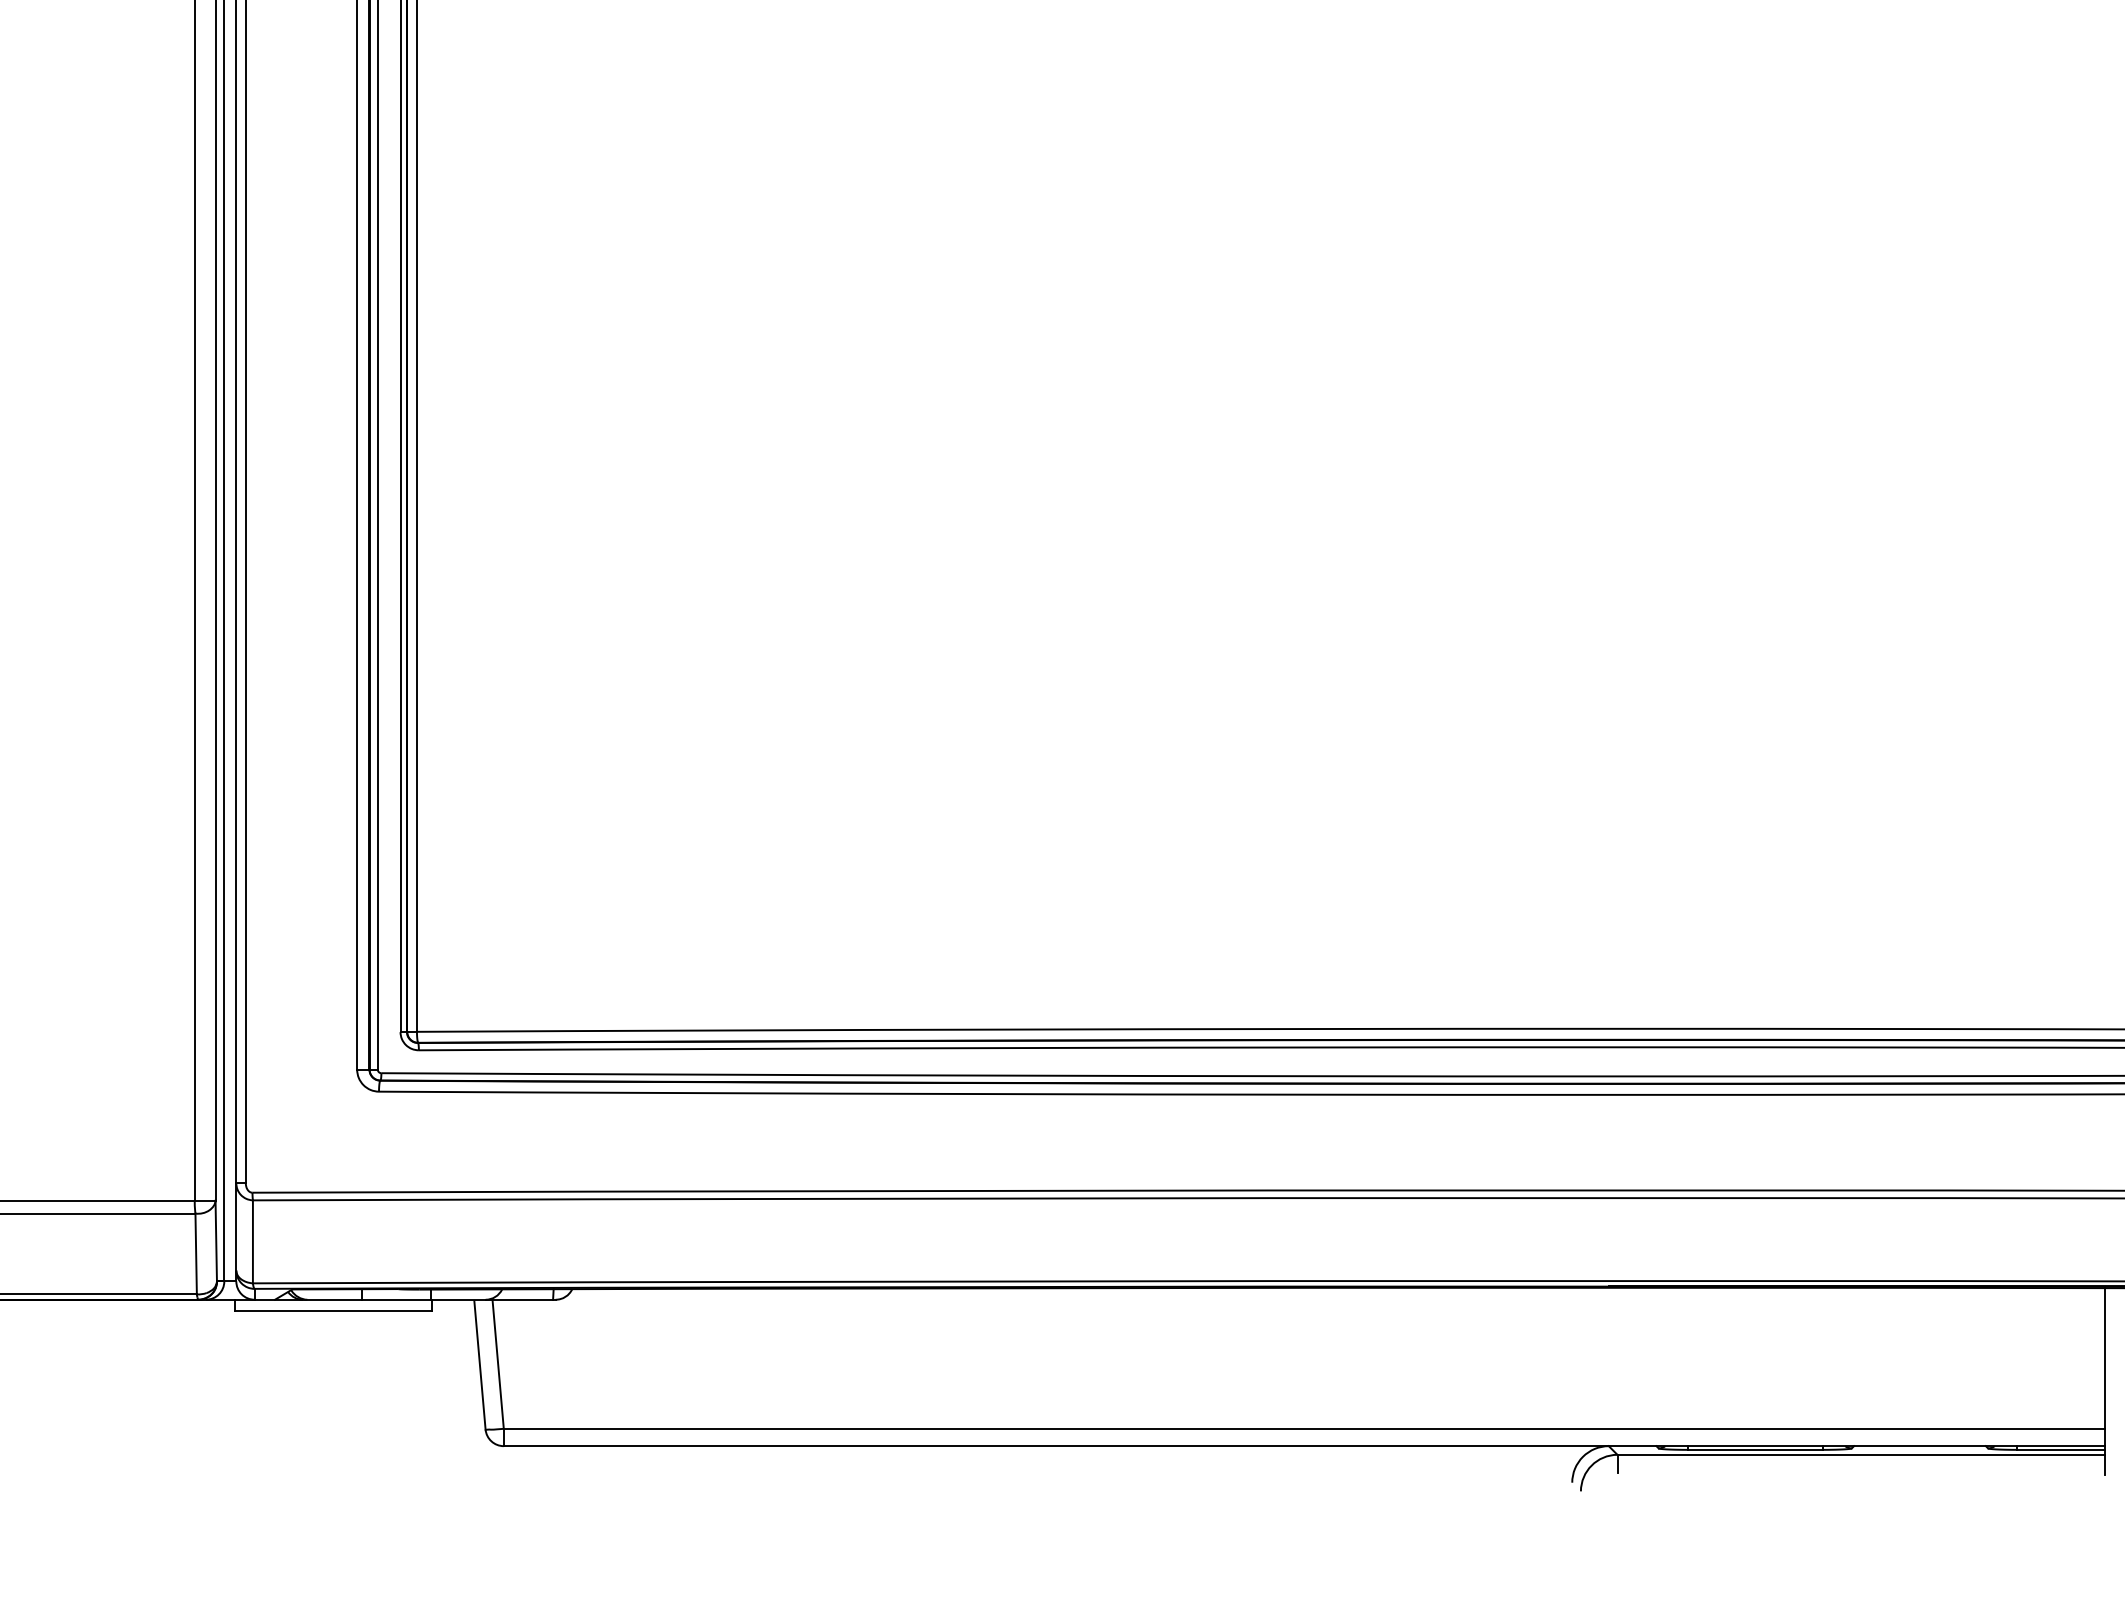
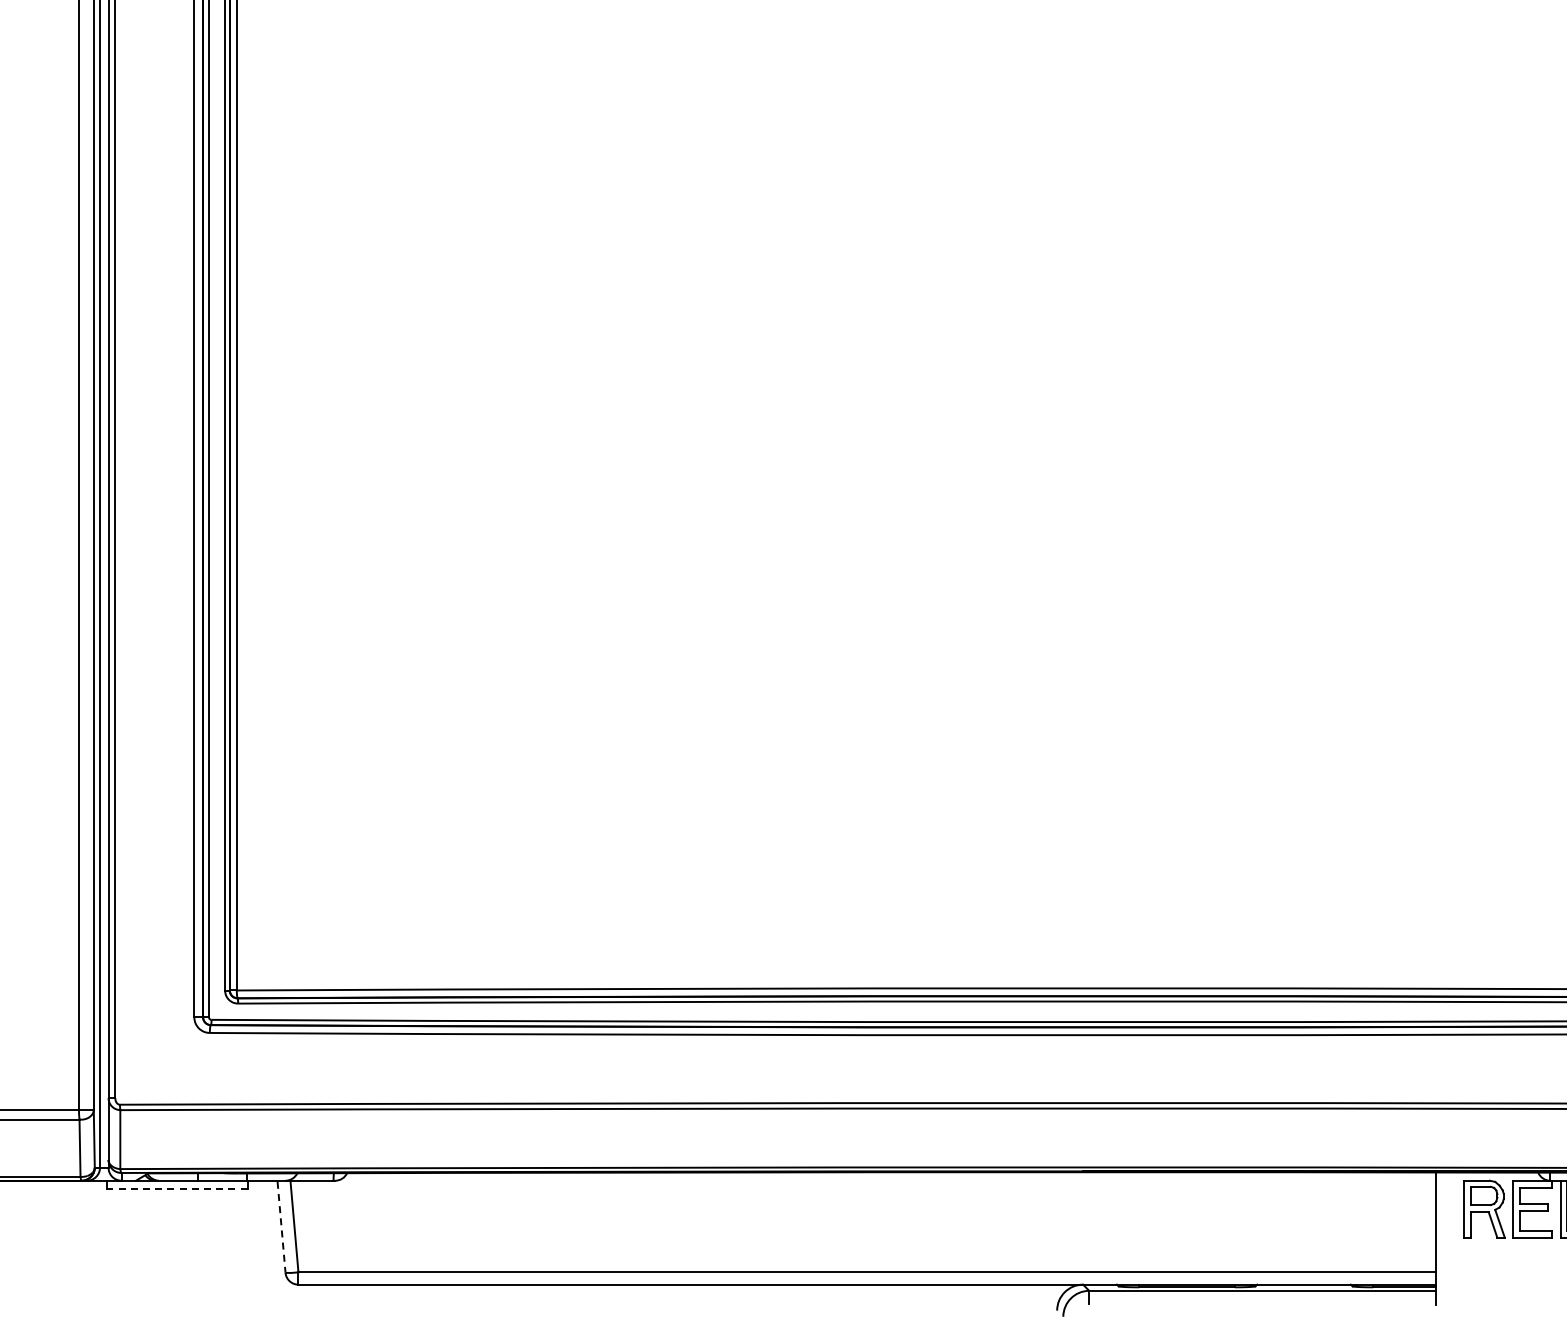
line: (332, 1310) -> (176, 1188), solid -> dashed
line: (479, 1365) -> (281, 1227), solid -> dashed

